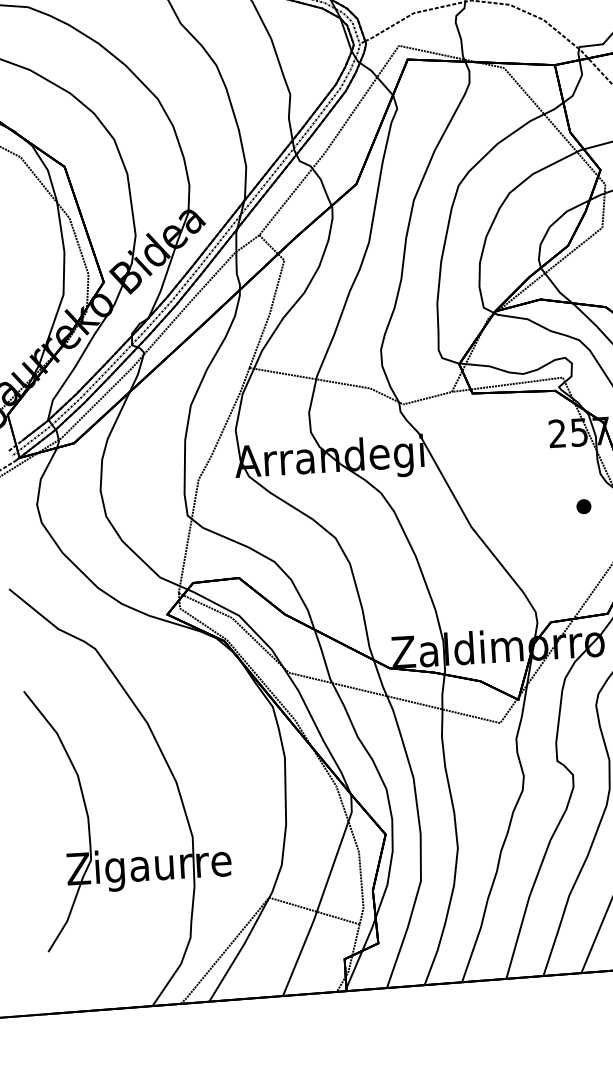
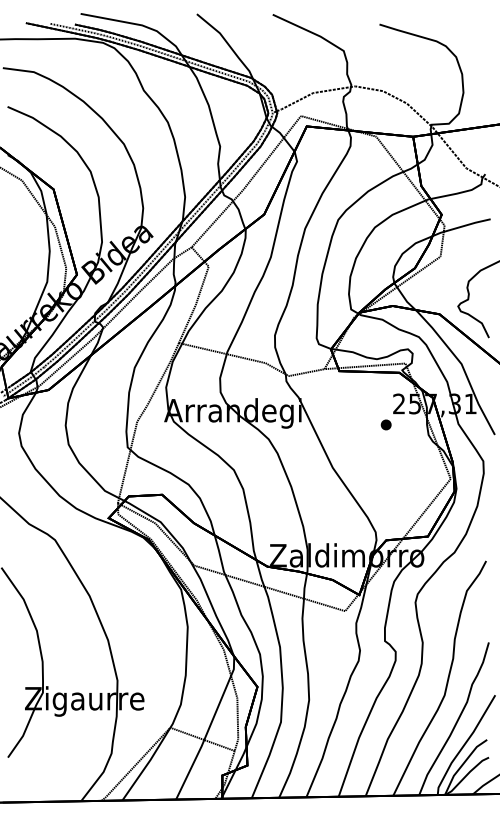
part: (582, 506) -> (385, 424), moved

